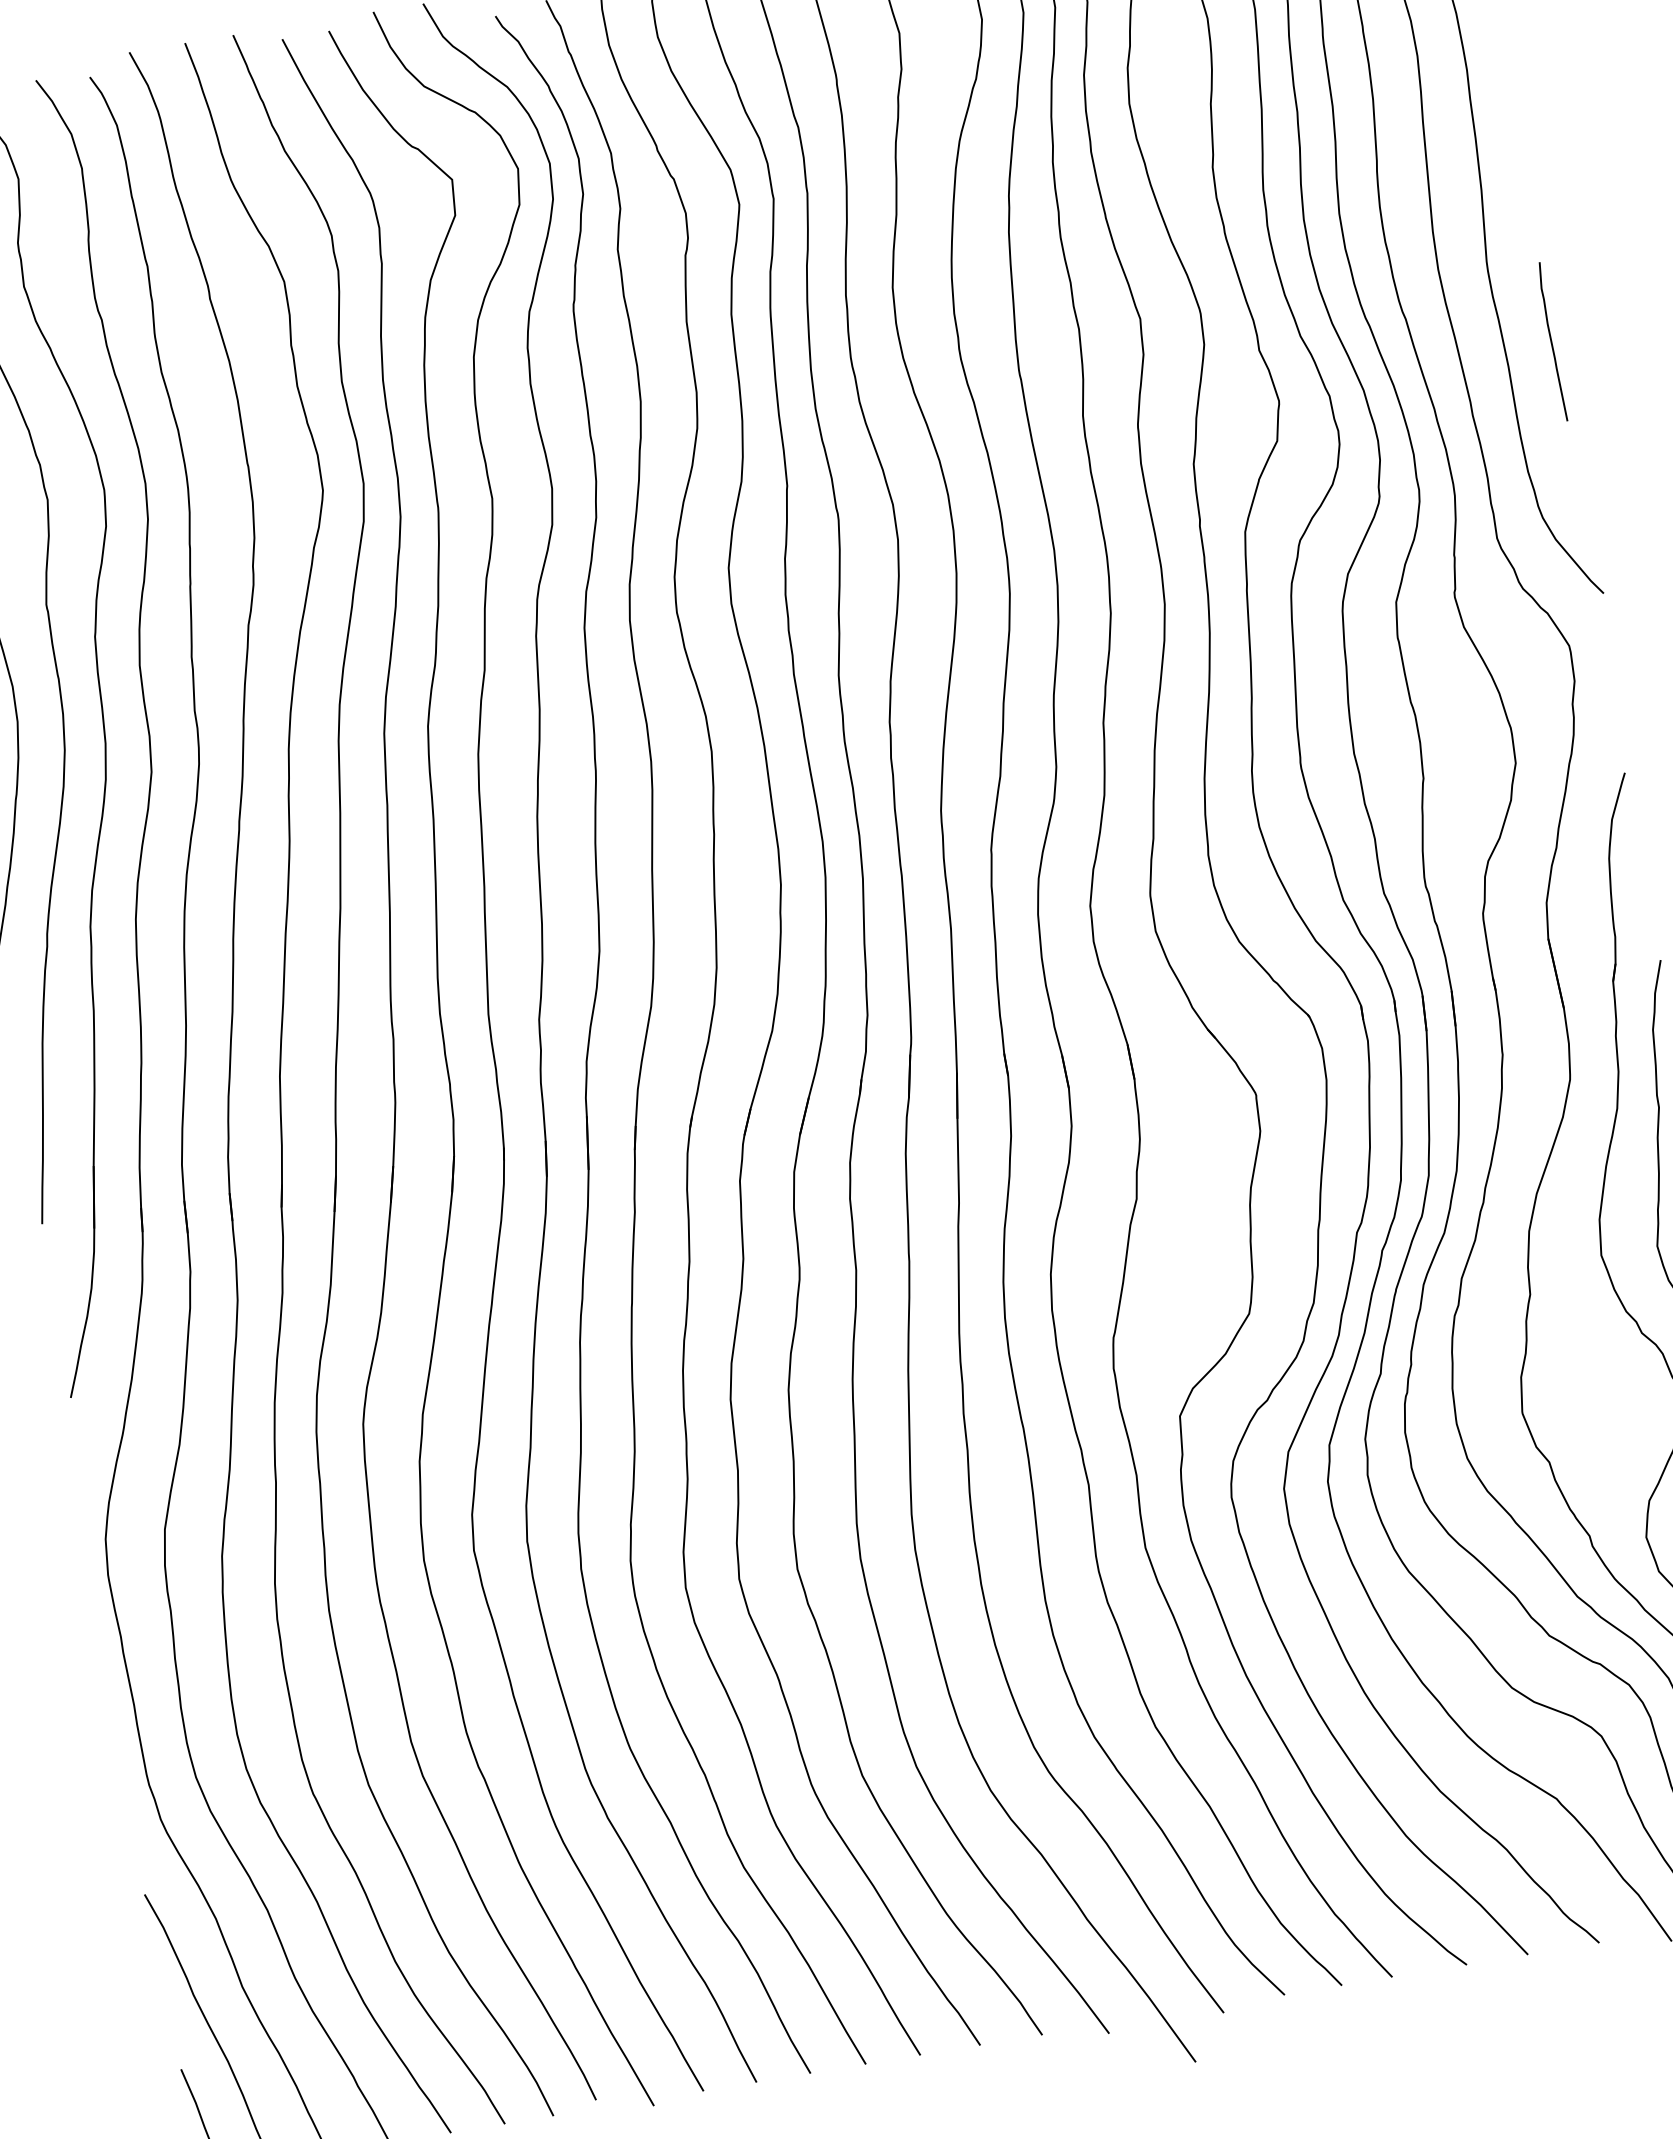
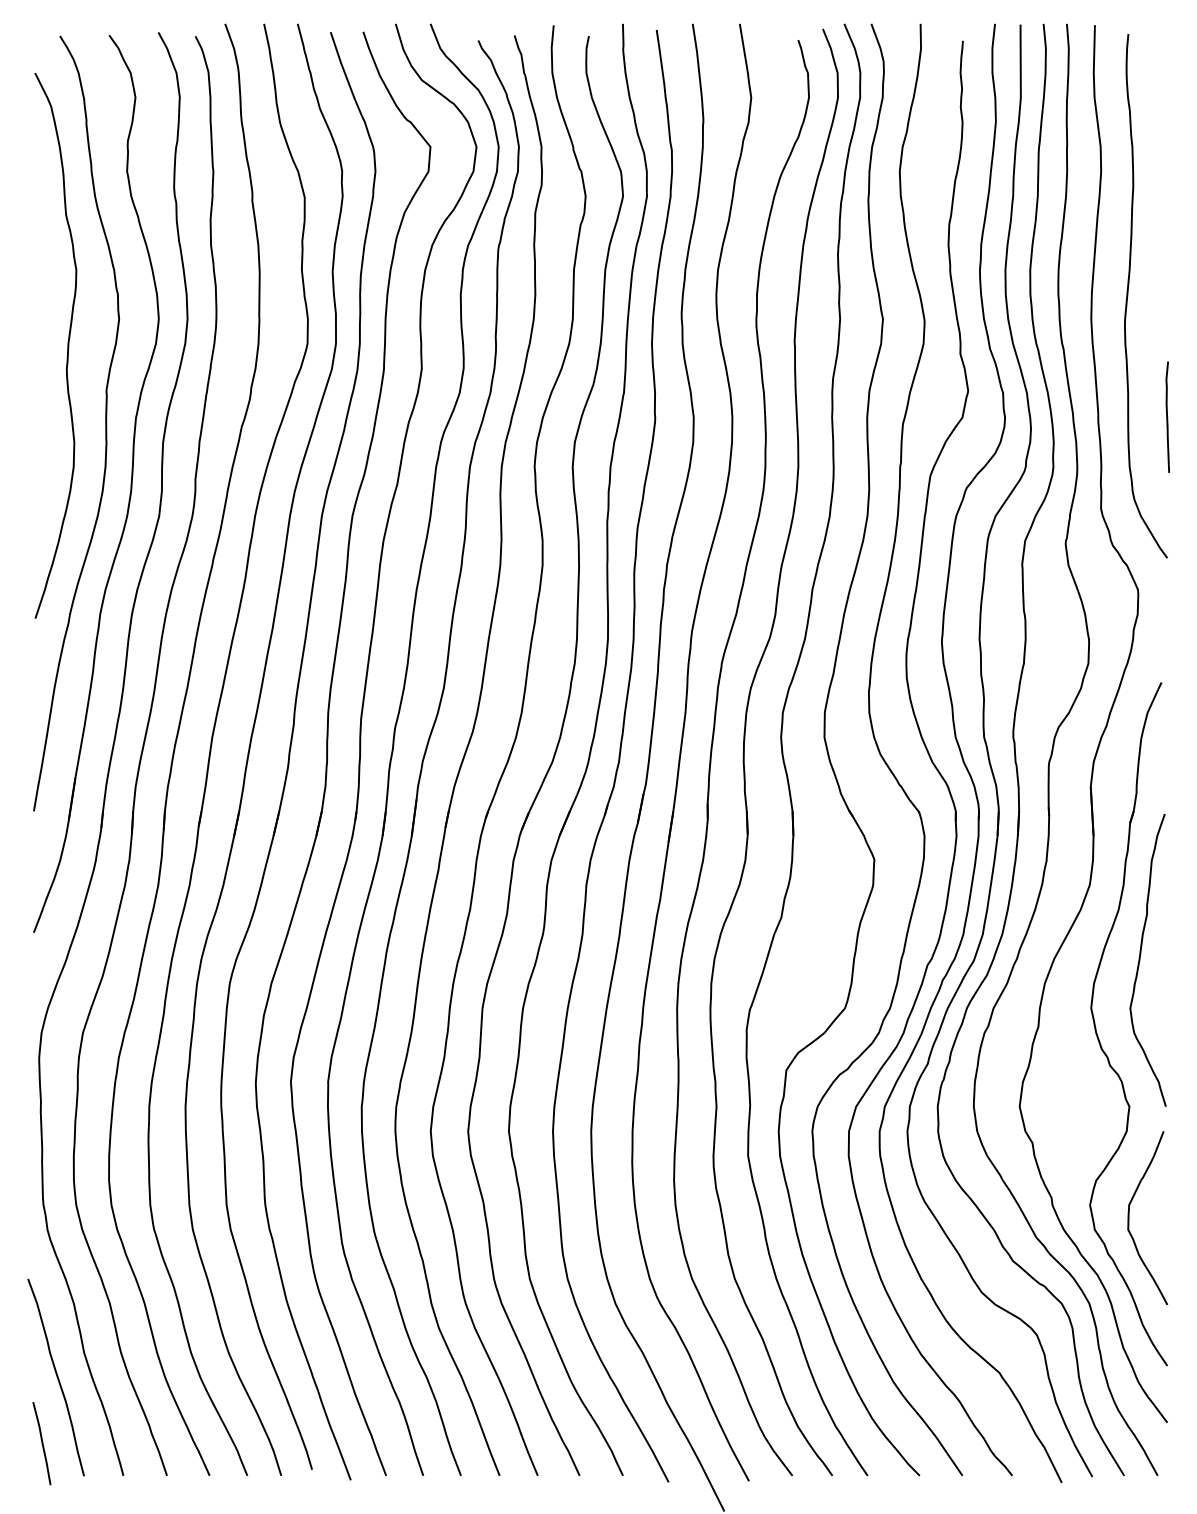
curve: (1551, 341) -> (1167, 416), moved

